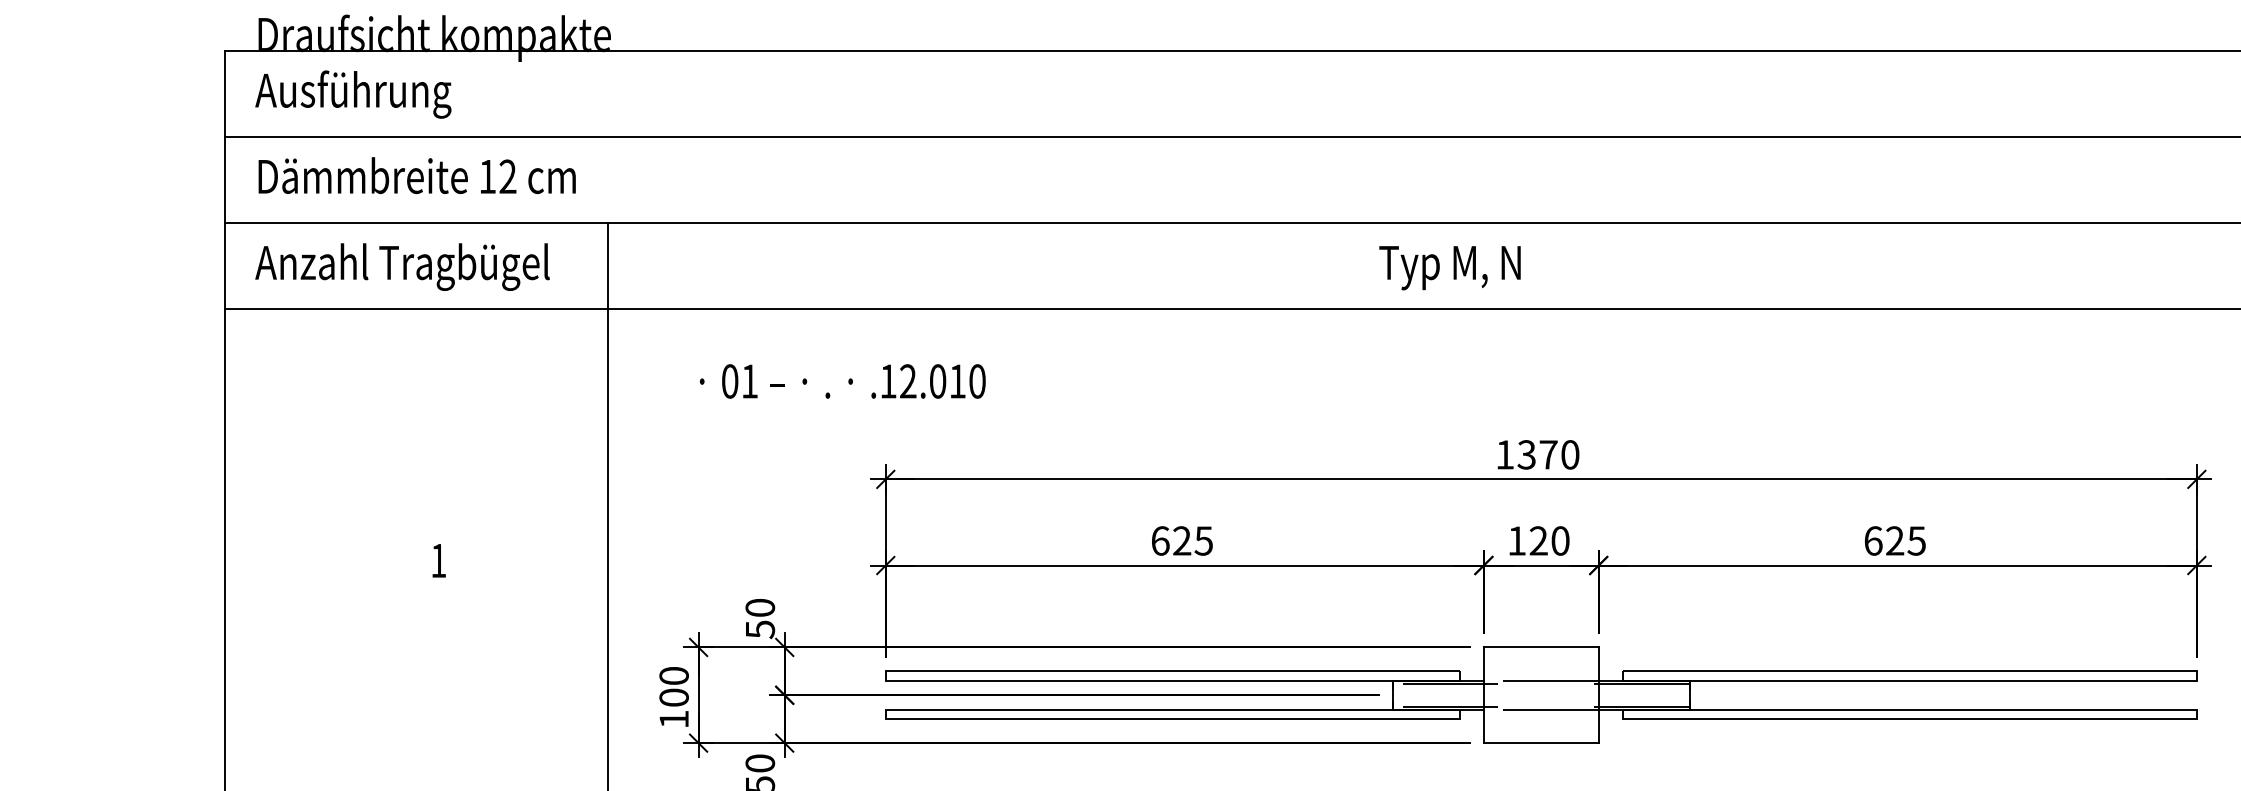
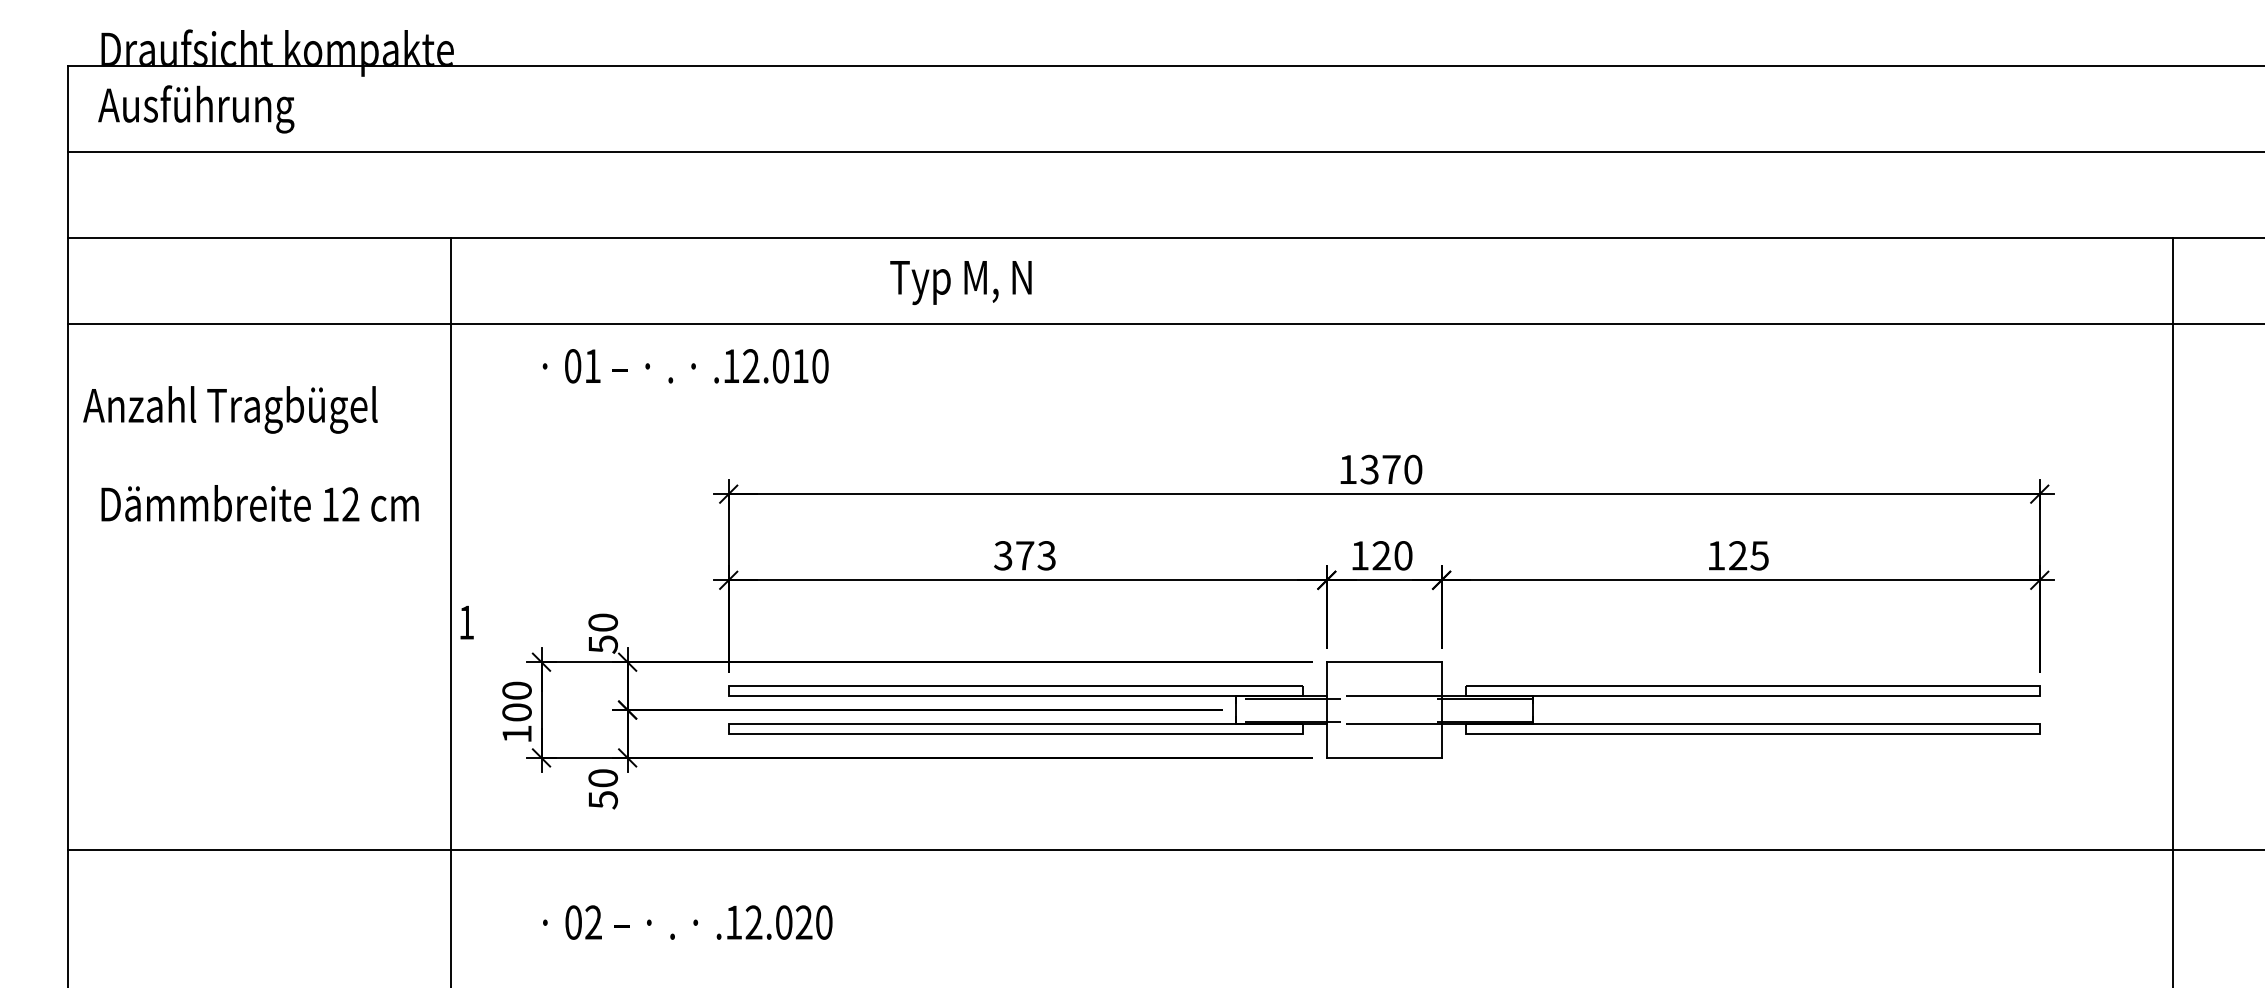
text: (416, 175) -> (259, 503), moved
text: (402, 266) -> (230, 409), moved
text: (1449, 268) -> (960, 283), moved
text: (842, 381) -> (685, 366), moved
text: (1181, 540) -> (1024, 555), 625 -> 373
text: (1873, 540) -> (1716, 555), 625 -> 125
text: (438, 560) -> (466, 622), moved

